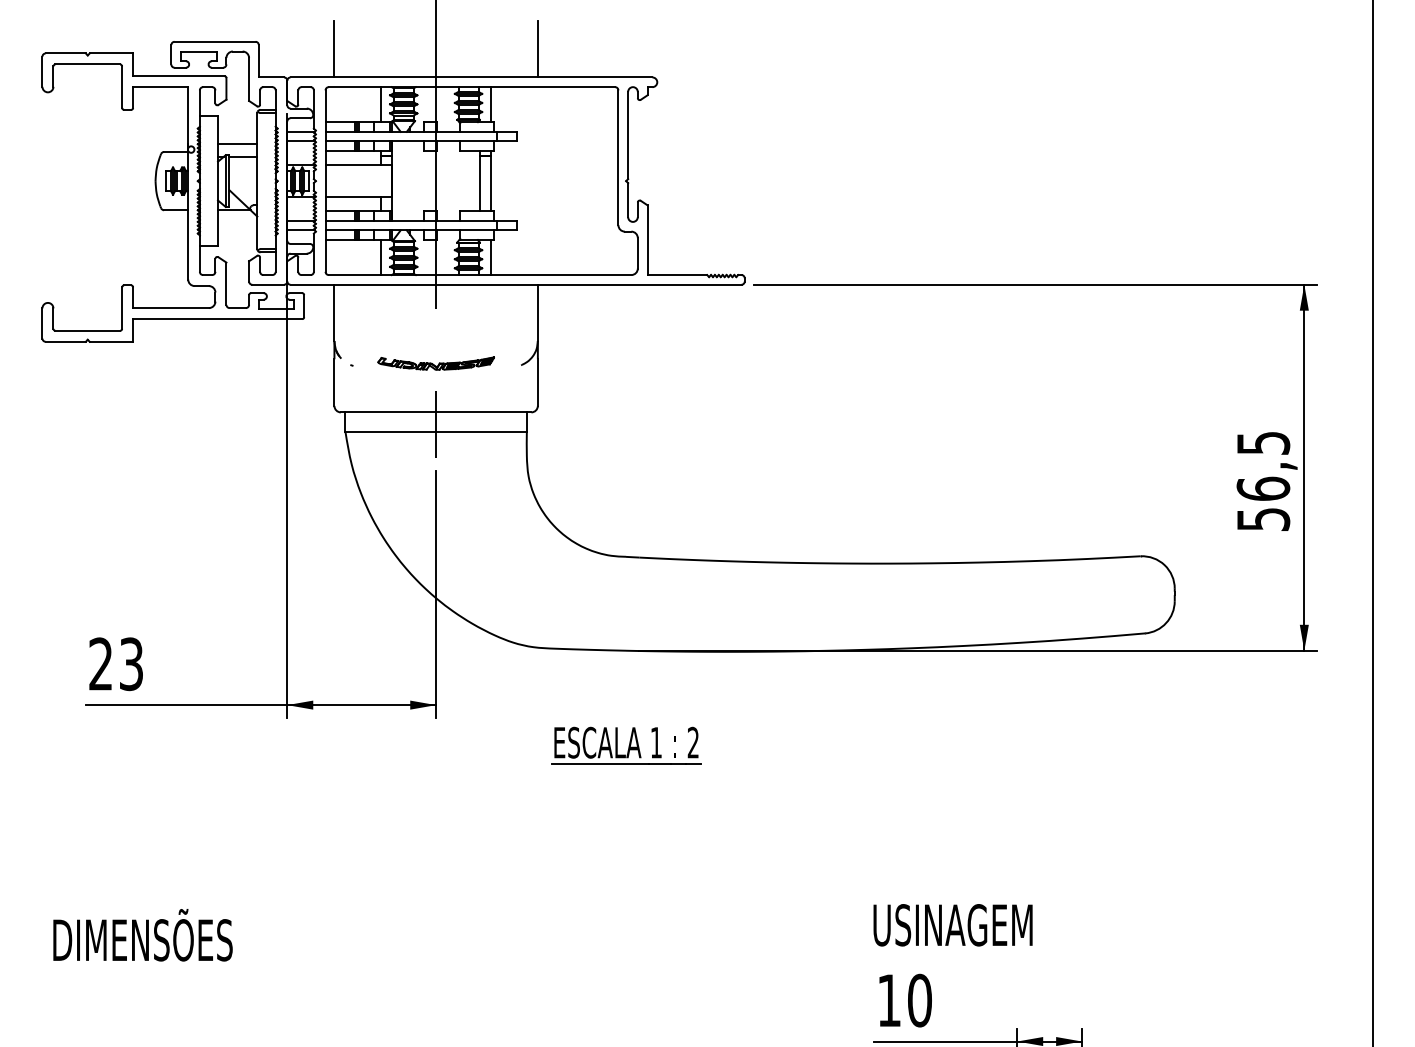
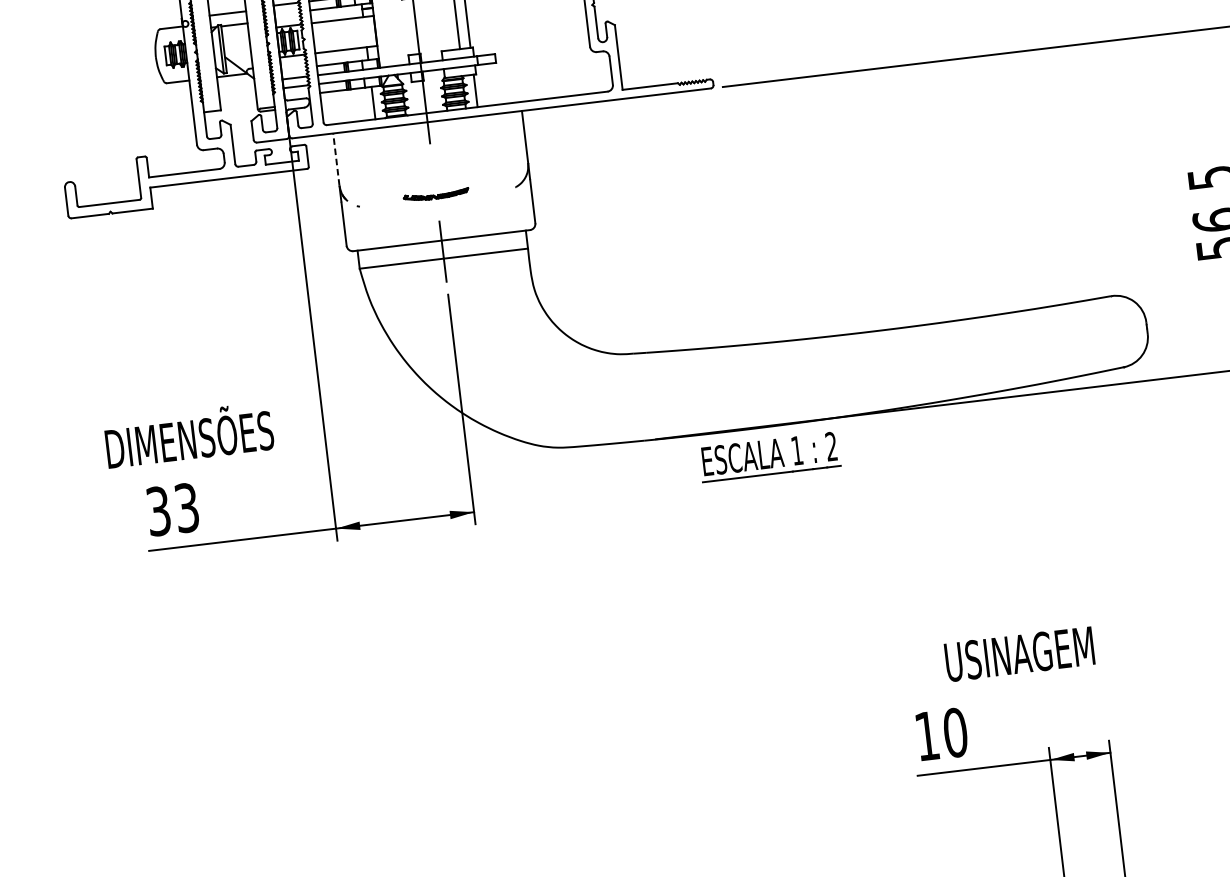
line: (334, 312) -> (336, 159), solid -> dashed
part: (435, 363) -> (435, 195), size x0.6
text: (100, 664) -> (158, 511), 23 -> 33
part: (626, 745) -> (769, 456), moved
text: (952, 925) -> (1019, 654), moved
text: (142, 935) -> (188, 435), moved

